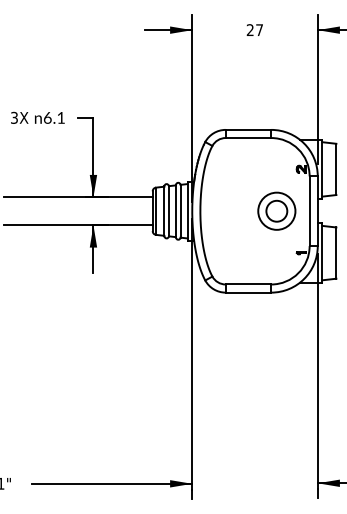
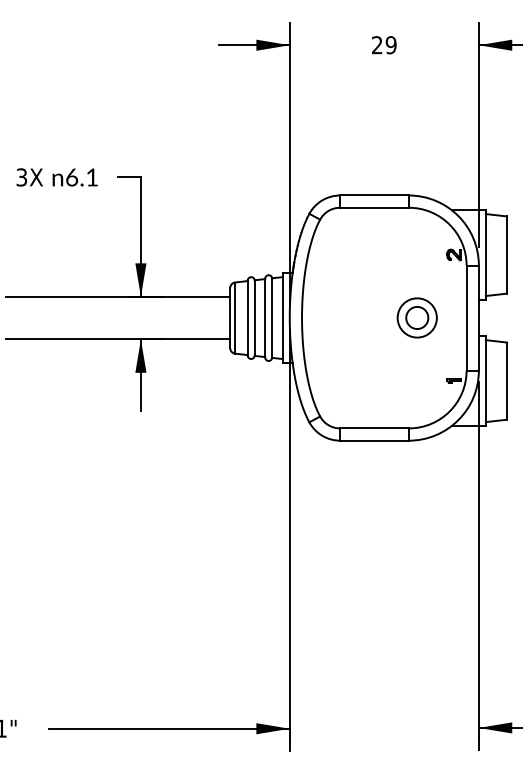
text: (259, 30) -> (391, 45), 27 -> 29
part: (276, 210) -> (416, 316), size x0.7

